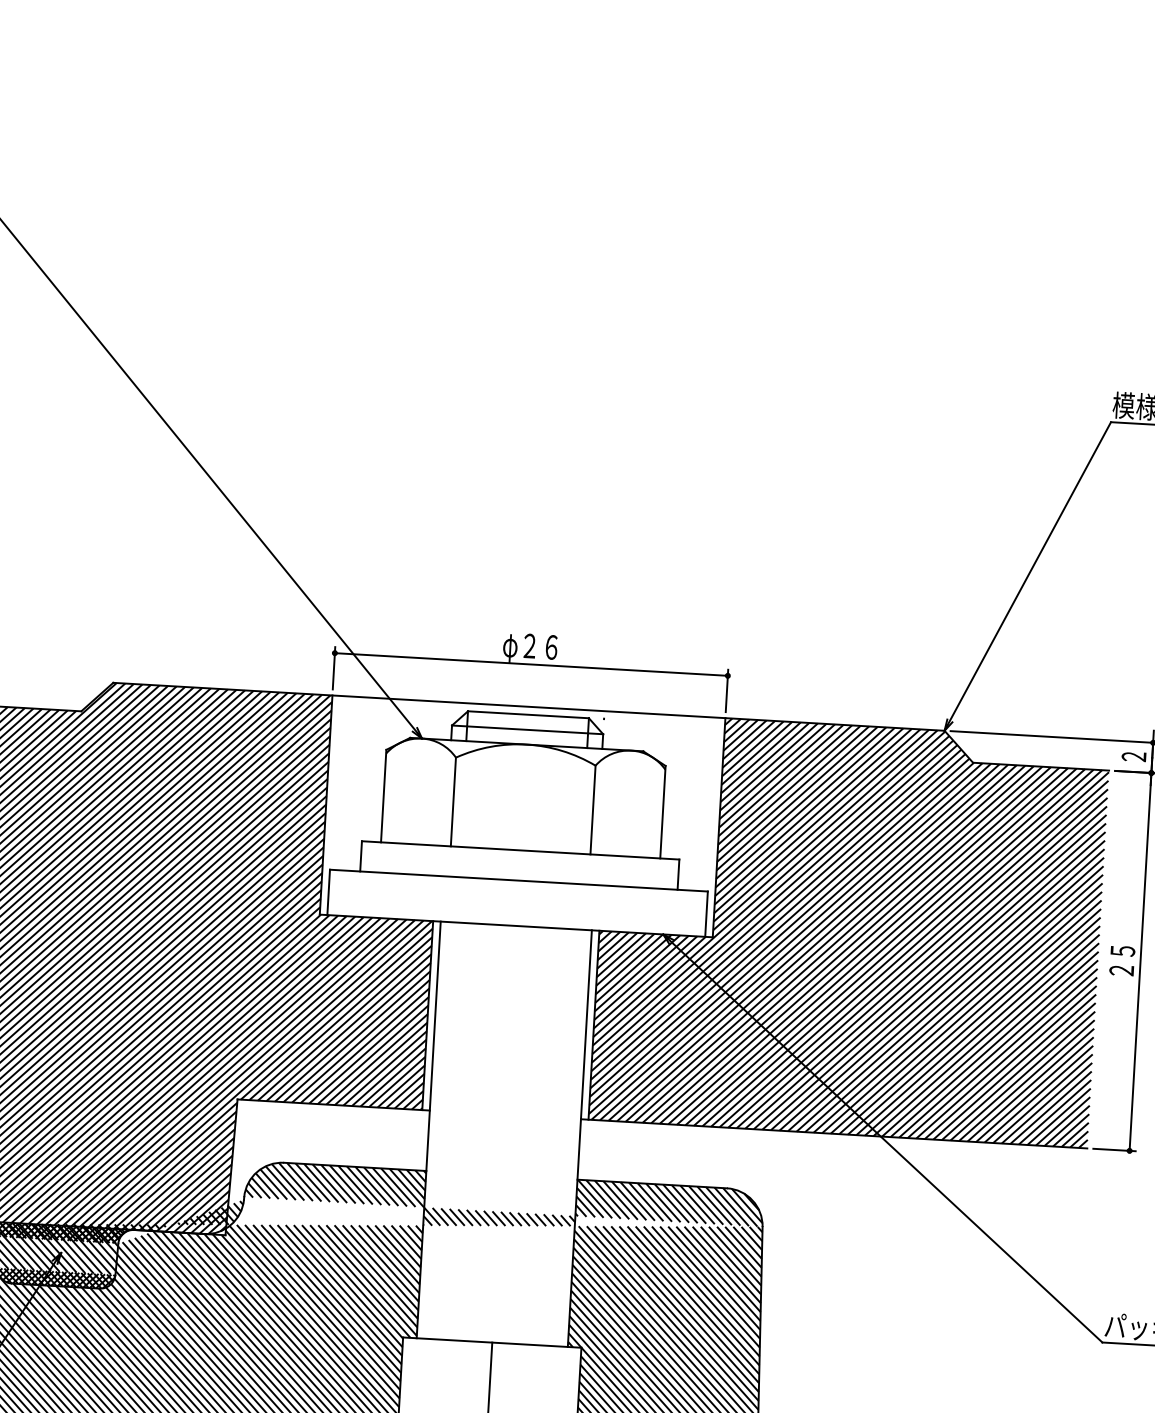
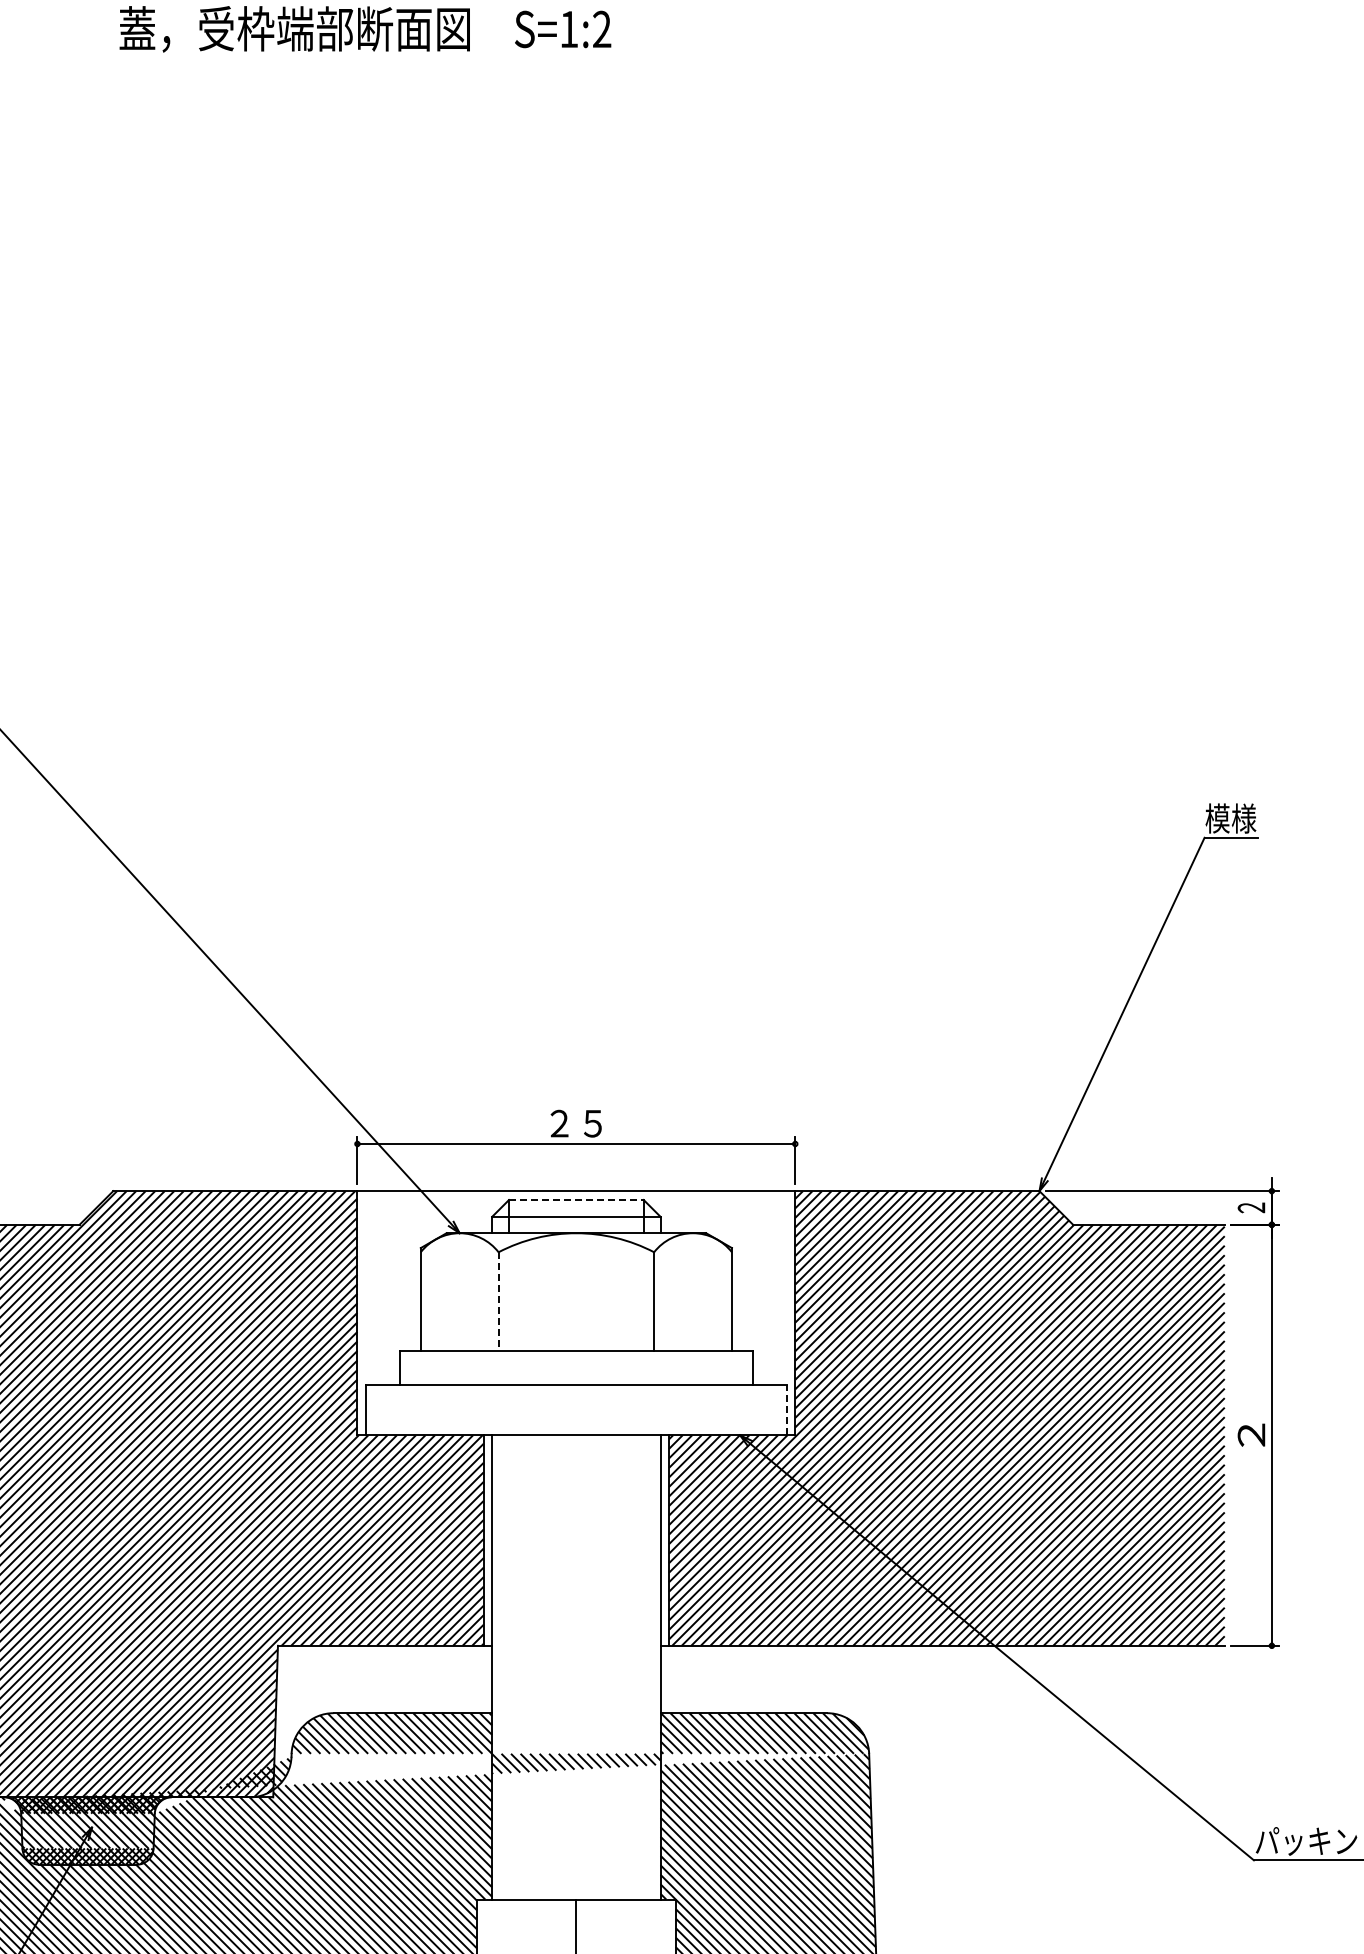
text: (530, 647) -> (574, 1125), φ２６ -> ２５
line: (528, 715) -> (576, 1200), solid -> dashed
line: (453, 802) -> (498, 1302), solid -> dashed
line: (706, 913) -> (786, 1409), solid -> dashed
text: (1122, 960) -> (1251, 1434), ２５ -> ２

